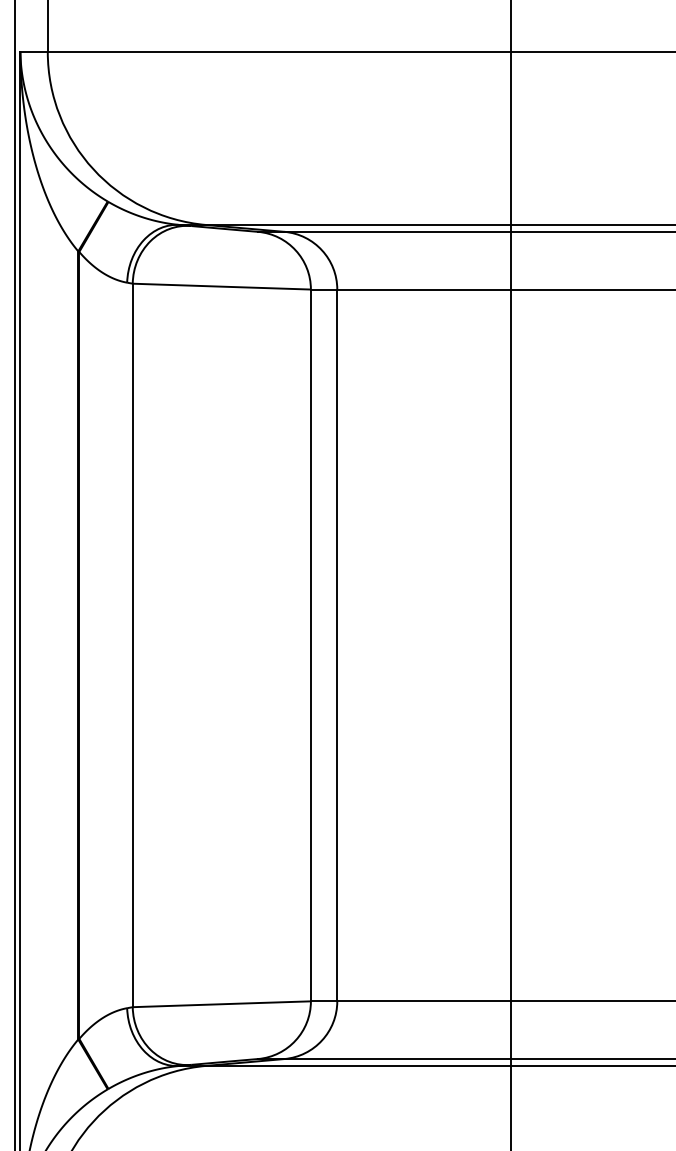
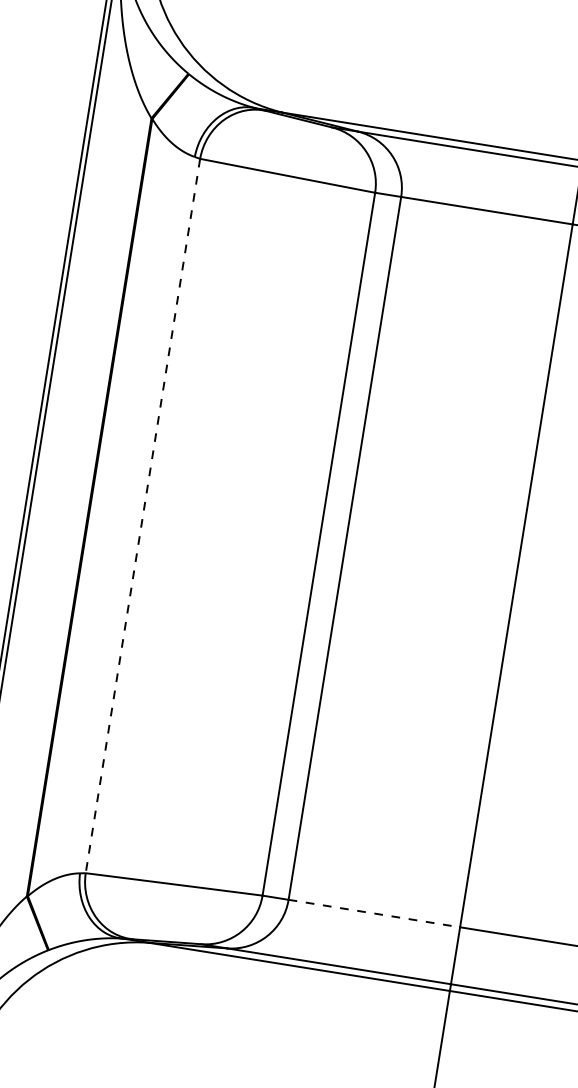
line: (132, 645) -> (142, 516), solid -> dashed
line: (424, 1001) -> (374, 913), solid -> dashed

